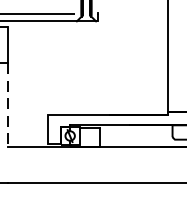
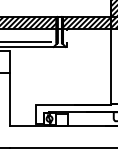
line: (7, 105) -> (10, 99), dashed -> solid

